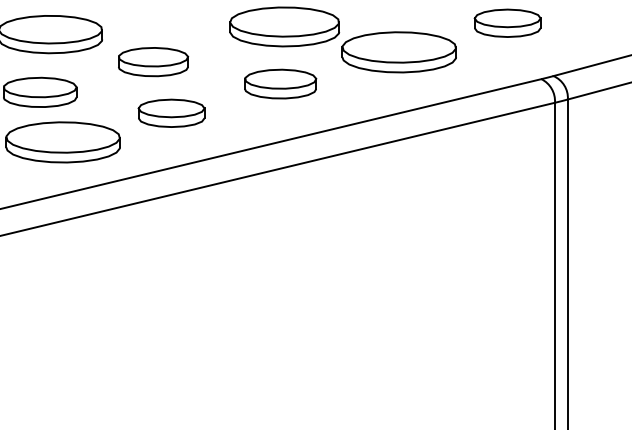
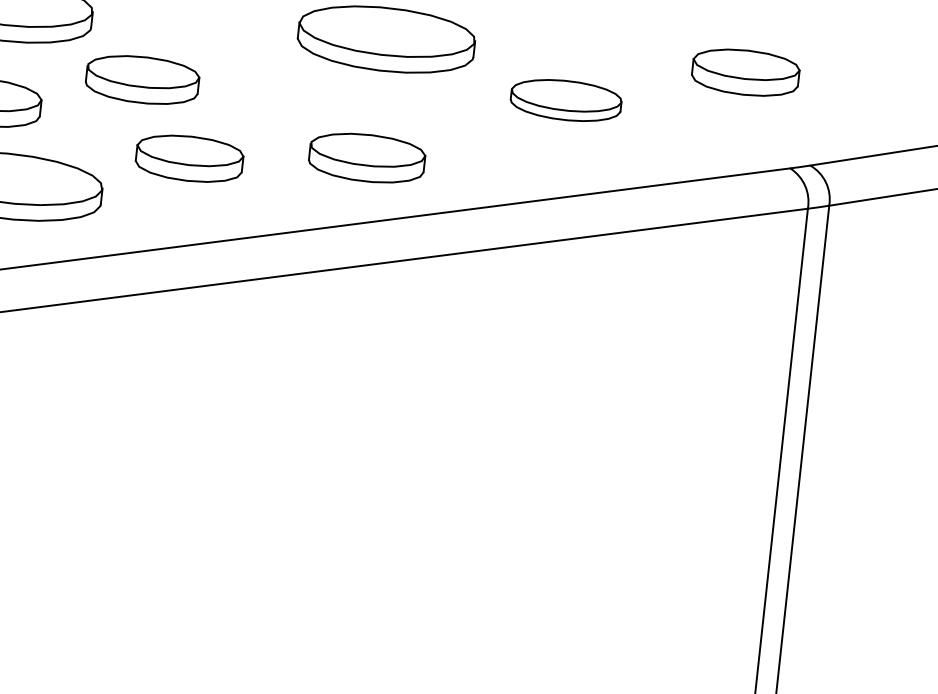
part: (398, 52) -> (565, 100), size x0.6
part: (153, 62) -> (142, 80), moved
part: (280, 83) -> (366, 157), moved

